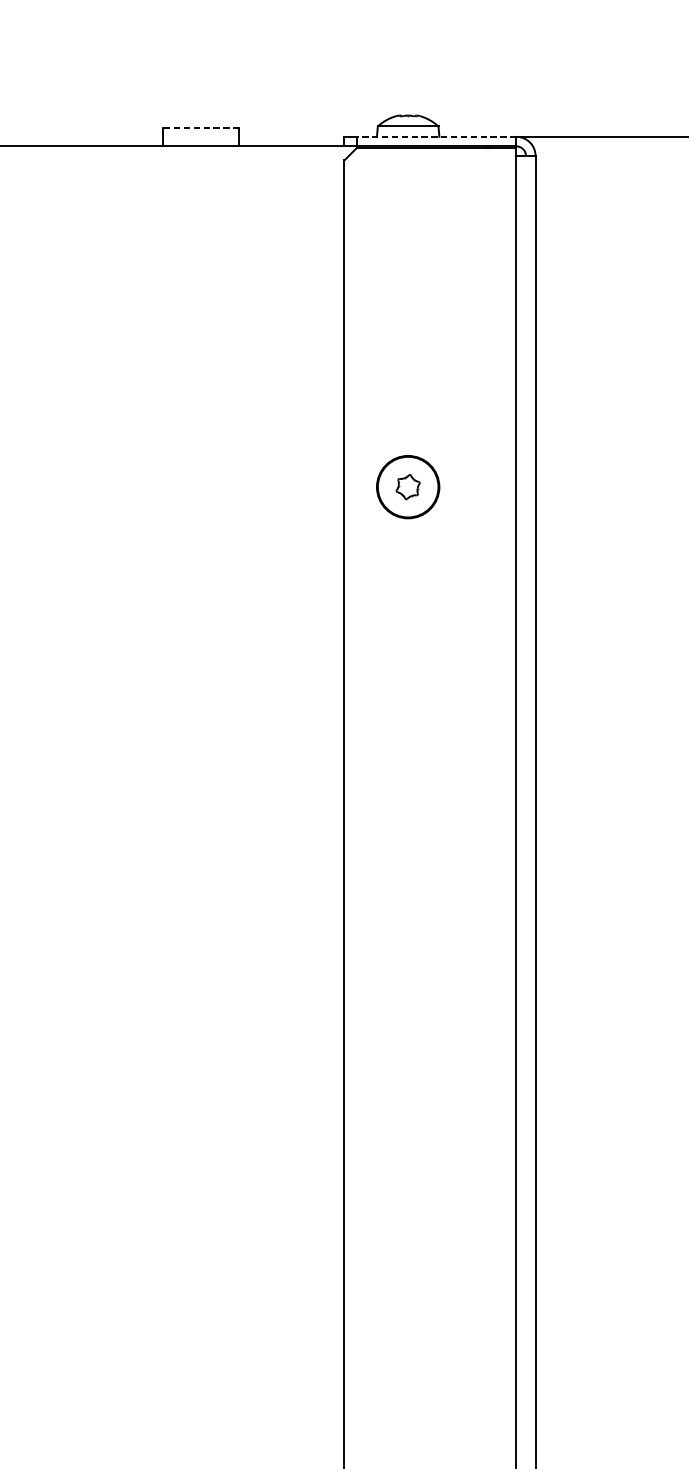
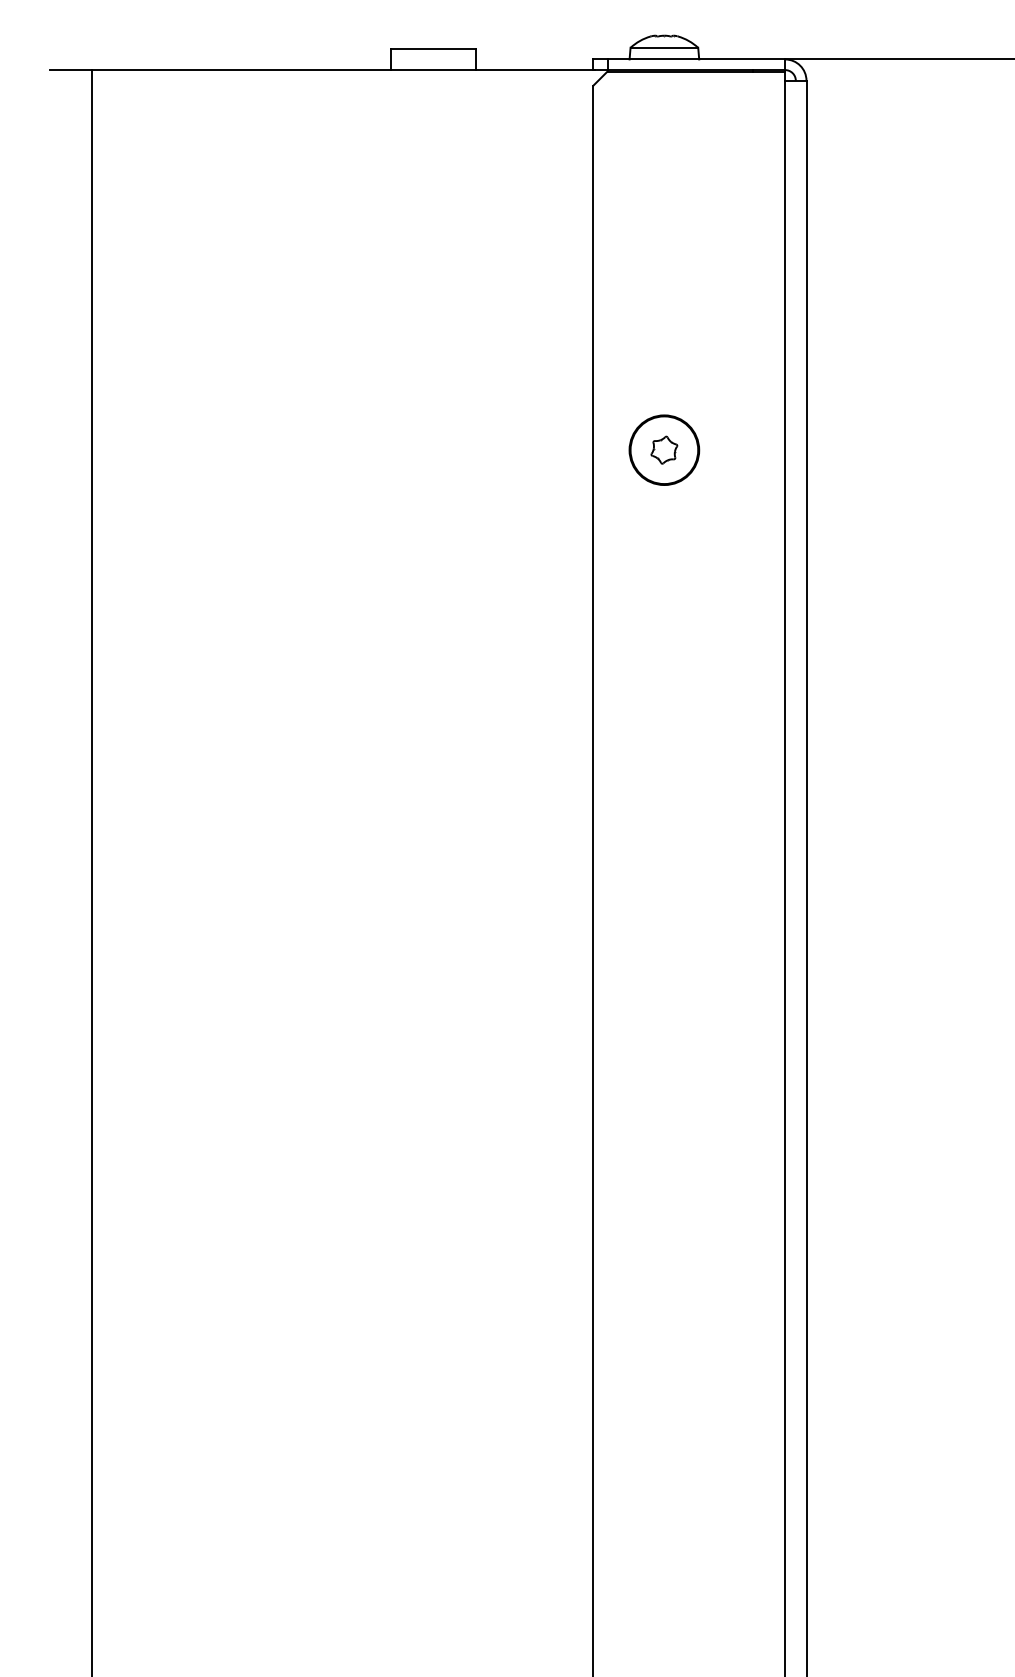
line: (201, 127) -> (433, 49), dashed -> solid
line: (436, 136) -> (696, 59), dashed -> solid

